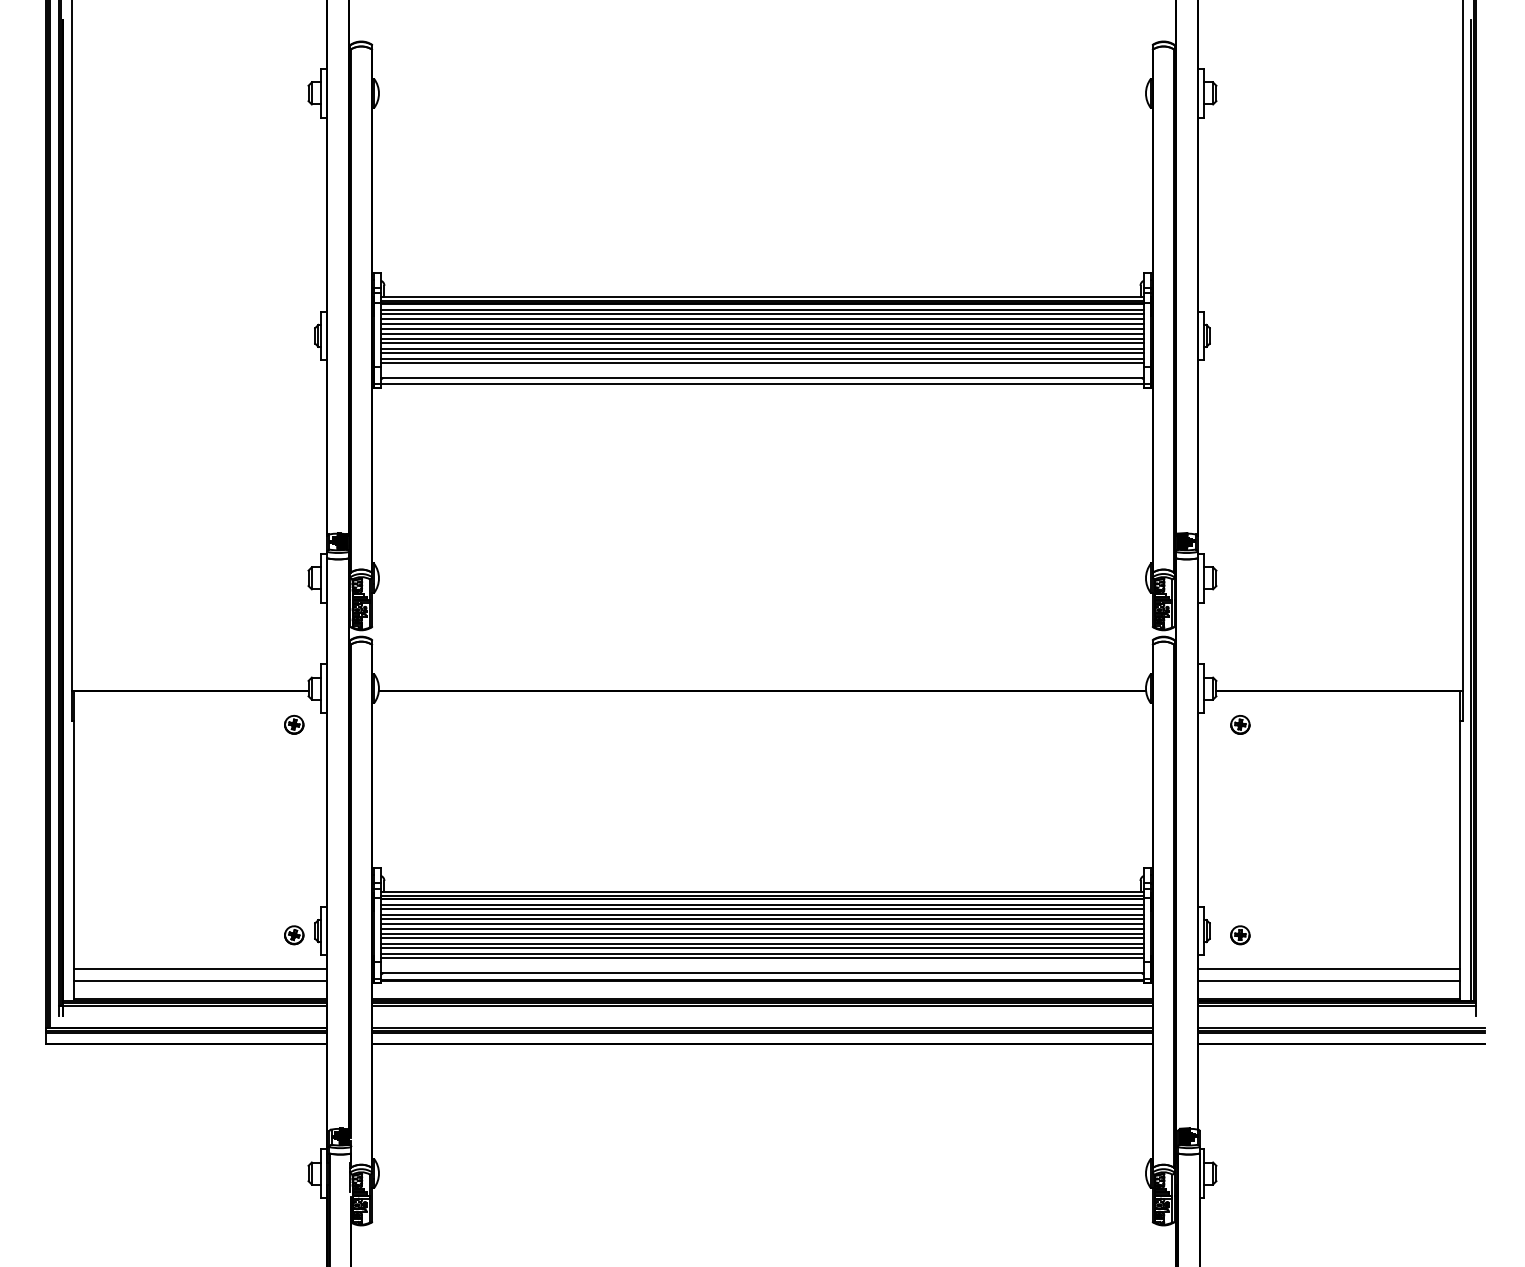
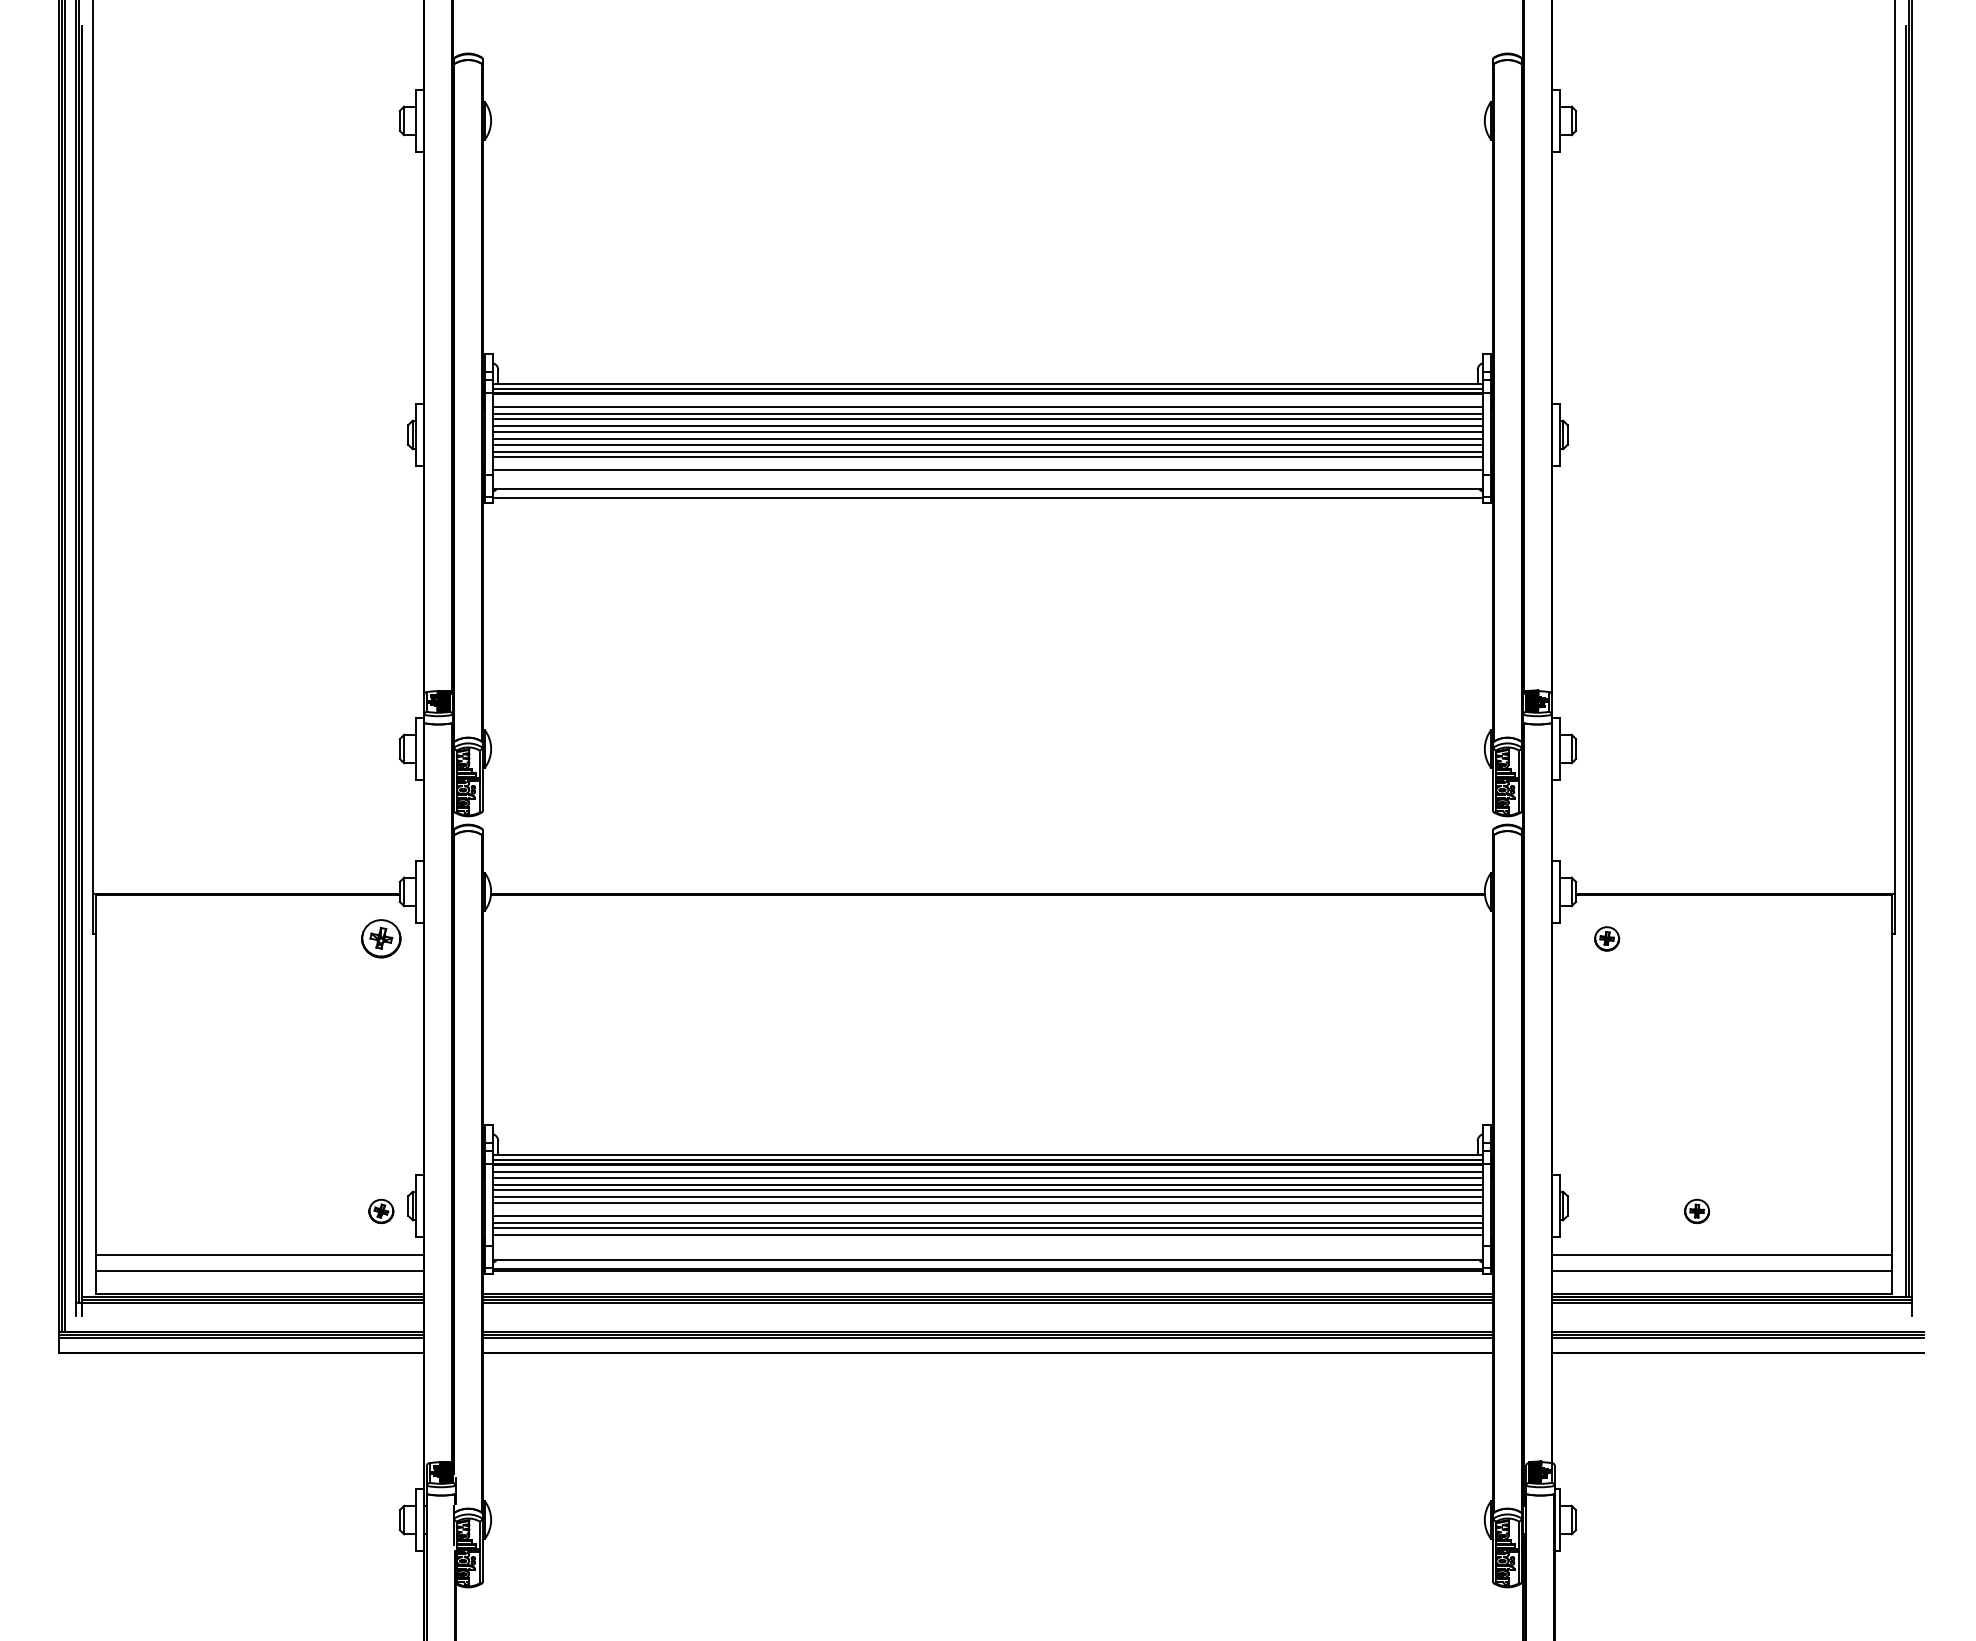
line: (762, 310) -> (987, 401), removed
line: (762, 358) -> (987, 464), removed
part: (294, 724) -> (381, 938), size x1.6
line: (762, 934) -> (987, 1210), removed
part: (1240, 934) -> (1697, 1210), moved
line: (762, 957) -> (987, 1240), removed

